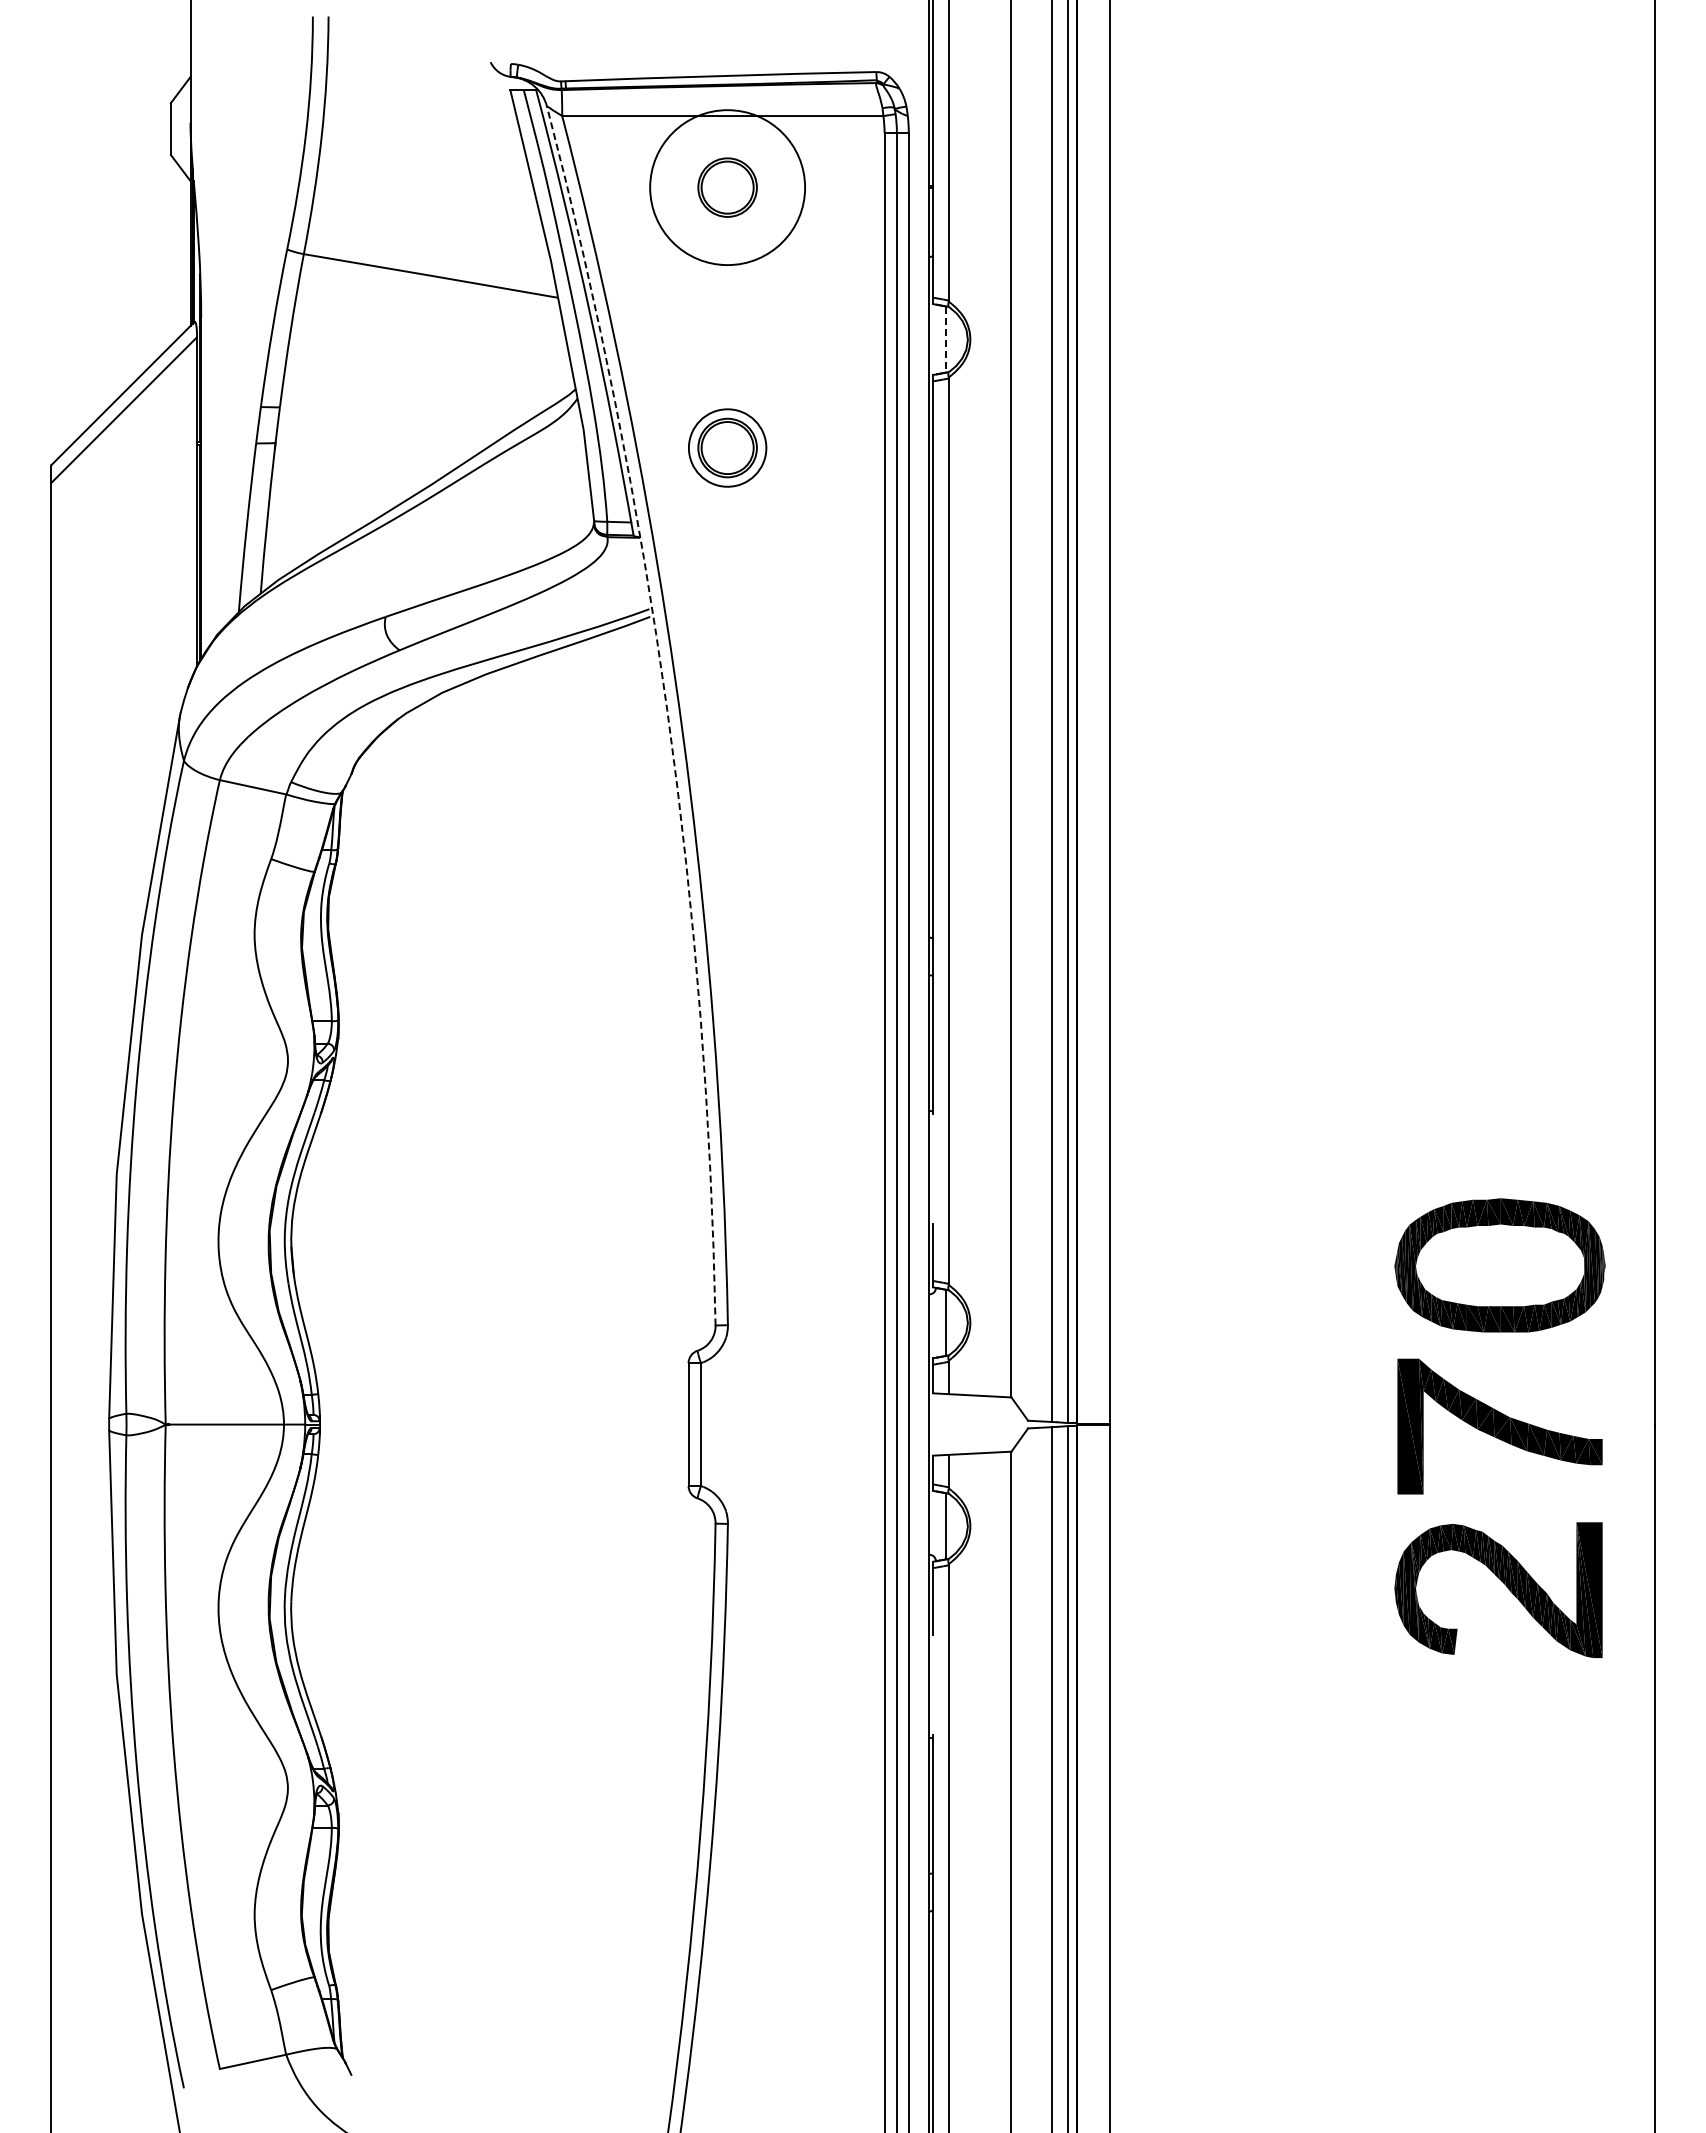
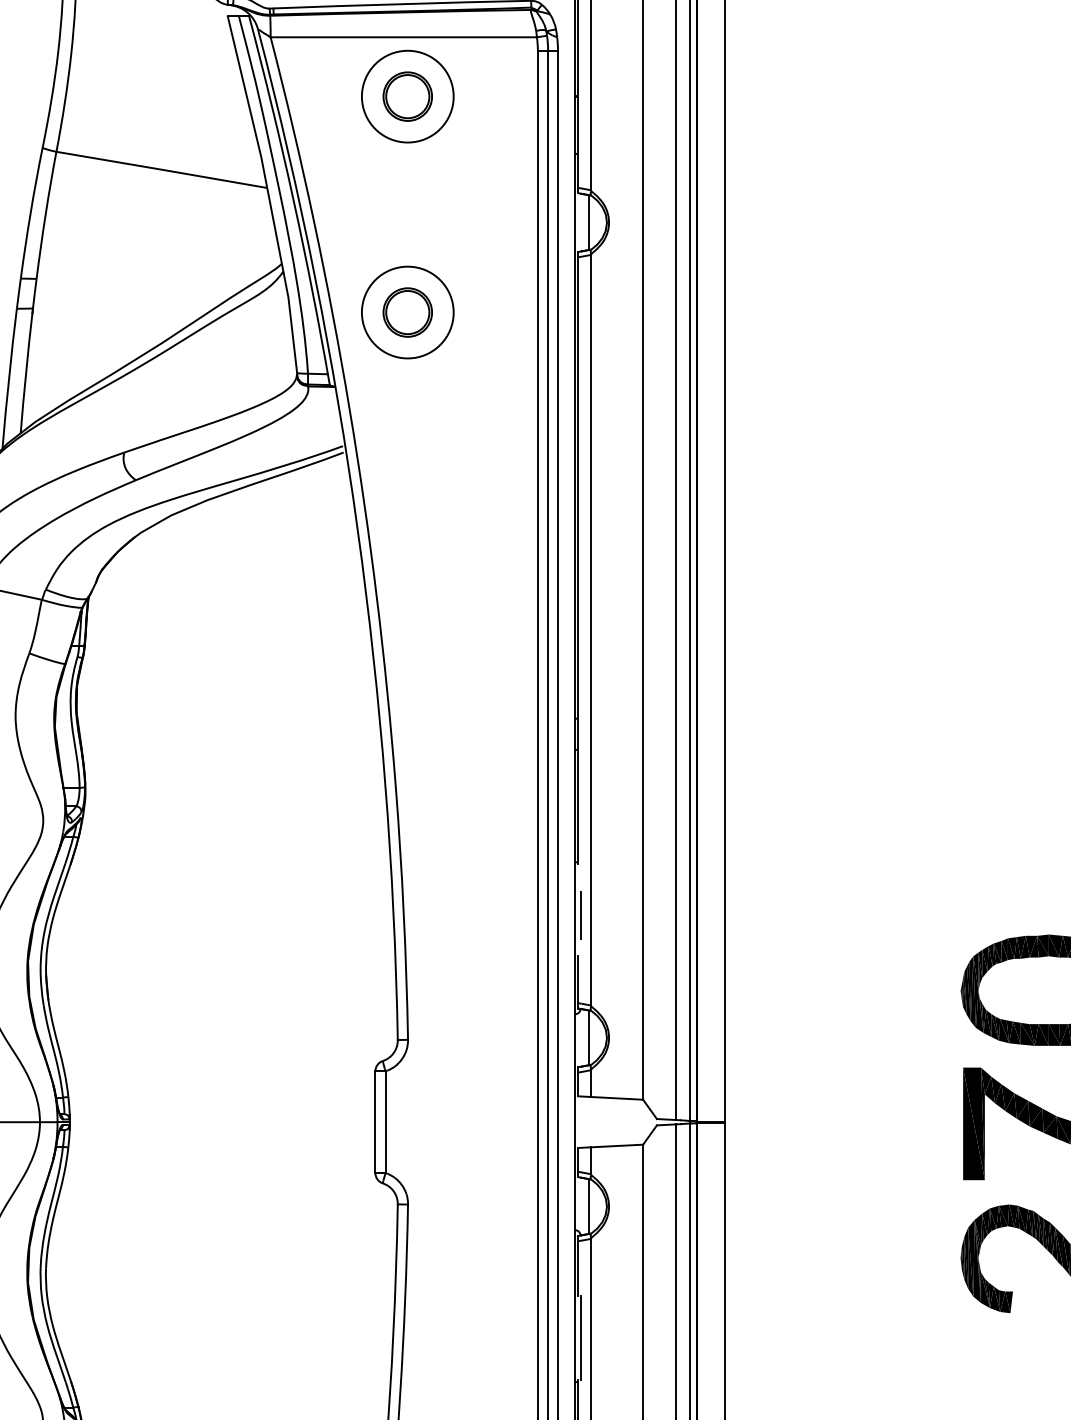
circle: (727, 187) -> (407, 96), size x0.71
line: (946, 339) -> (589, 222), dashed -> solid
circle: (727, 447) -> (407, 312), size x1.43
arc: (667, 710) -> (357, 530), dashed -> solid
line: (935, 1175) -> (580, 915), added
line: (935, 1684) -> (580, 1337), added

